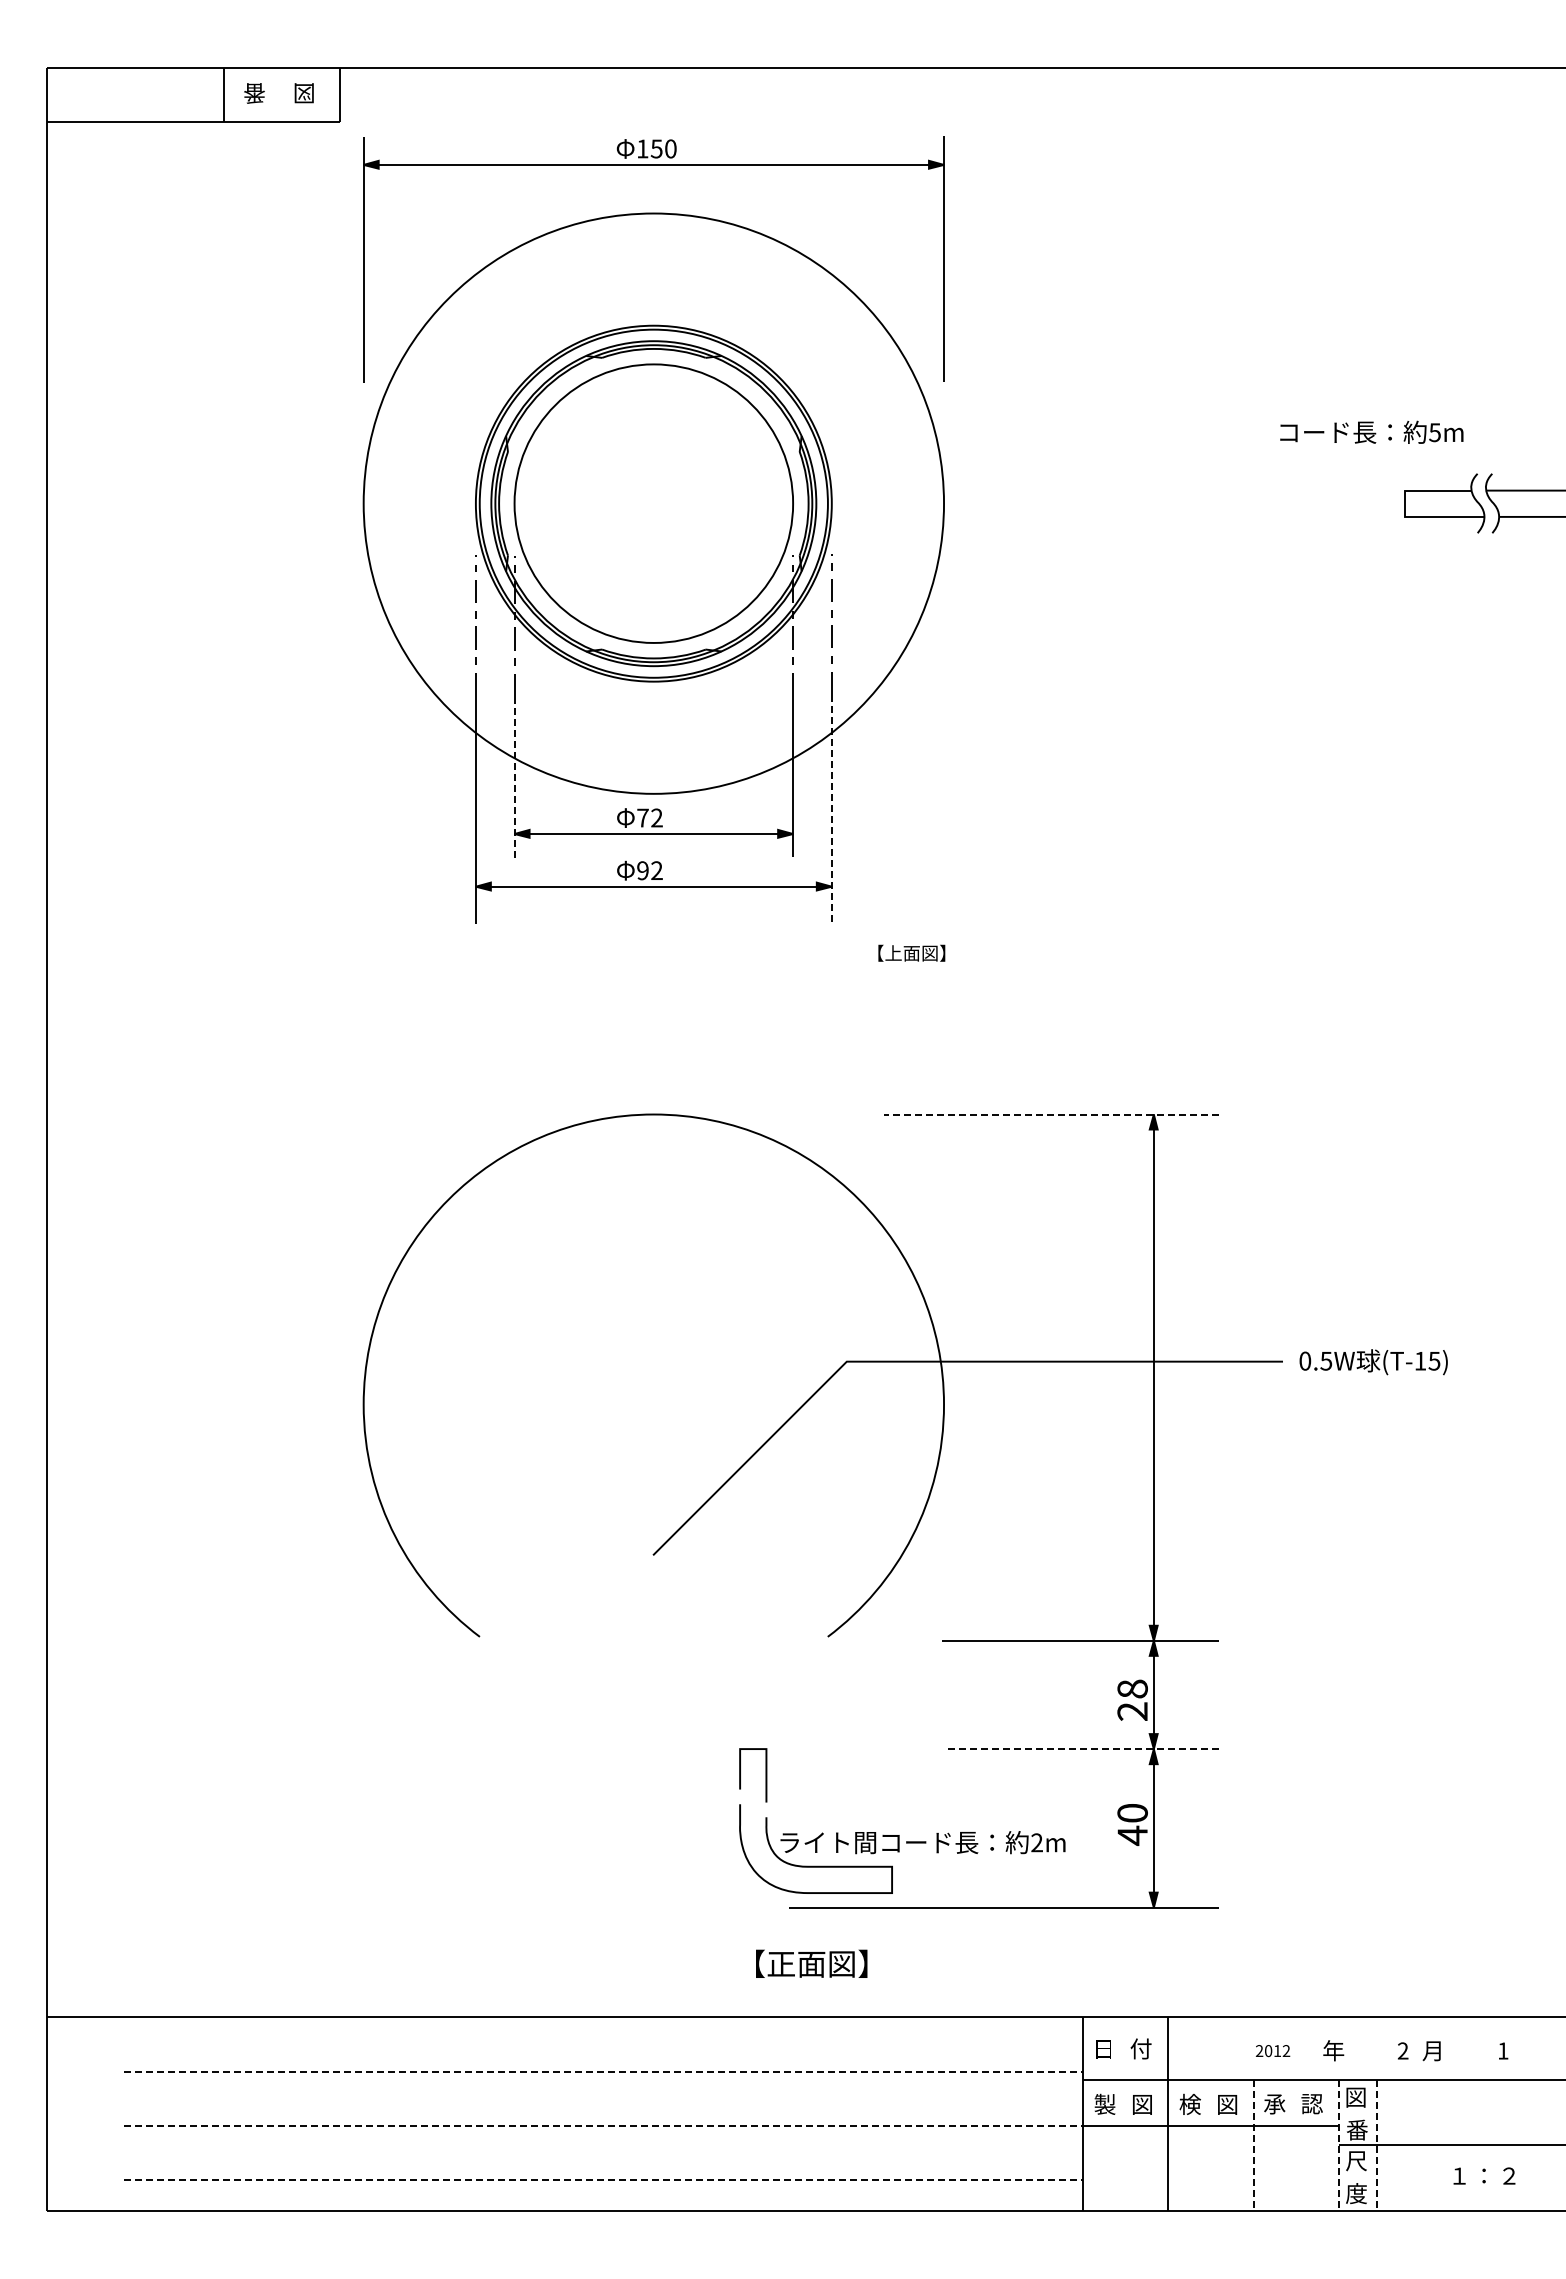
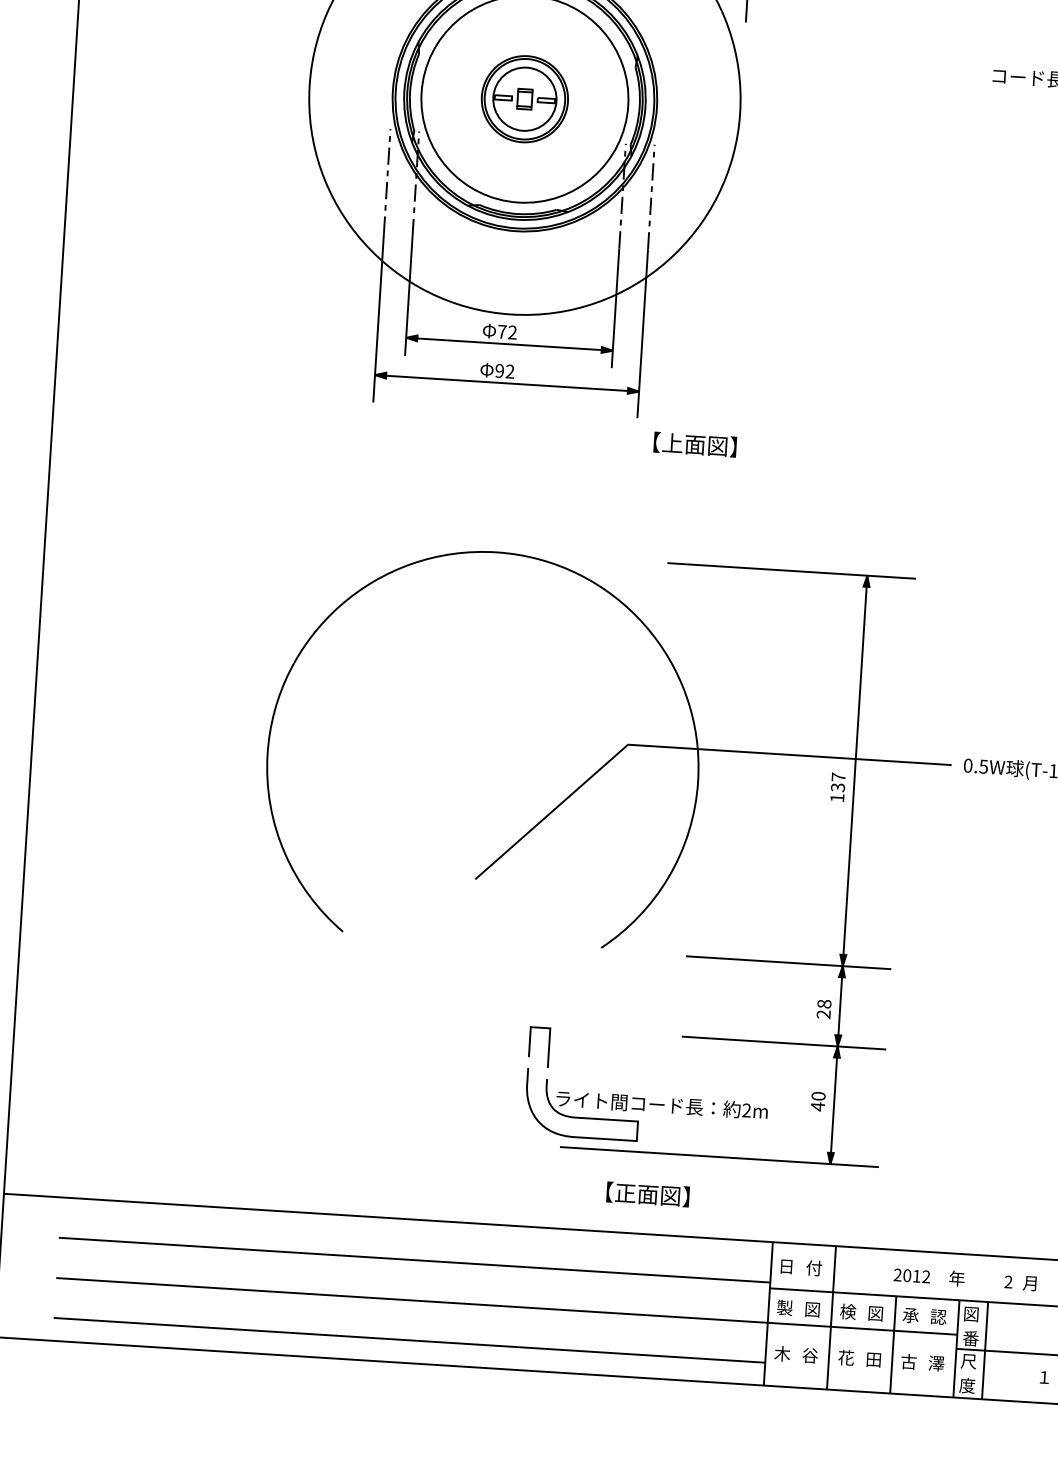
part: (653, 503) -> (524, 99), added
line: (514, 777) -> (408, 295), dashed -> solid
line: (831, 808) -> (642, 333), dashed -> solid
part: (911, 953) -> (695, 444), size x1.67
line: (1051, 1114) -> (791, 570), dashed -> solid
part: (1131, 1400) -> (837, 786), added
part: (1131, 1700) -> (823, 1009), size x0.62
line: (1081, 1749) -> (784, 1043), dashed -> solid
part: (1131, 1824) -> (817, 1101), size x0.62
part: (811, 1963) -> (647, 1194), moved
part: (1272, 2050) -> (911, 1275), size x1.43
line: (603, 2071) -> (414, 1259), dashed -> solid
line: (603, 2126) -> (411, 1300), dashed -> solid
line: (1253, 2145) -> (893, 1345), dashed -> solid
line: (1338, 2145) -> (956, 1349), dashed -> solid
line: (1377, 2145) -> (985, 1350), dashed -> solid
part: (1303, 2163) -> (929, 1360), added
part: (1200, 2166) -> (852, 1358), added
part: (1132, 2169) -> (802, 1357), added
line: (603, 2179) -> (409, 1340), dashed -> solid

